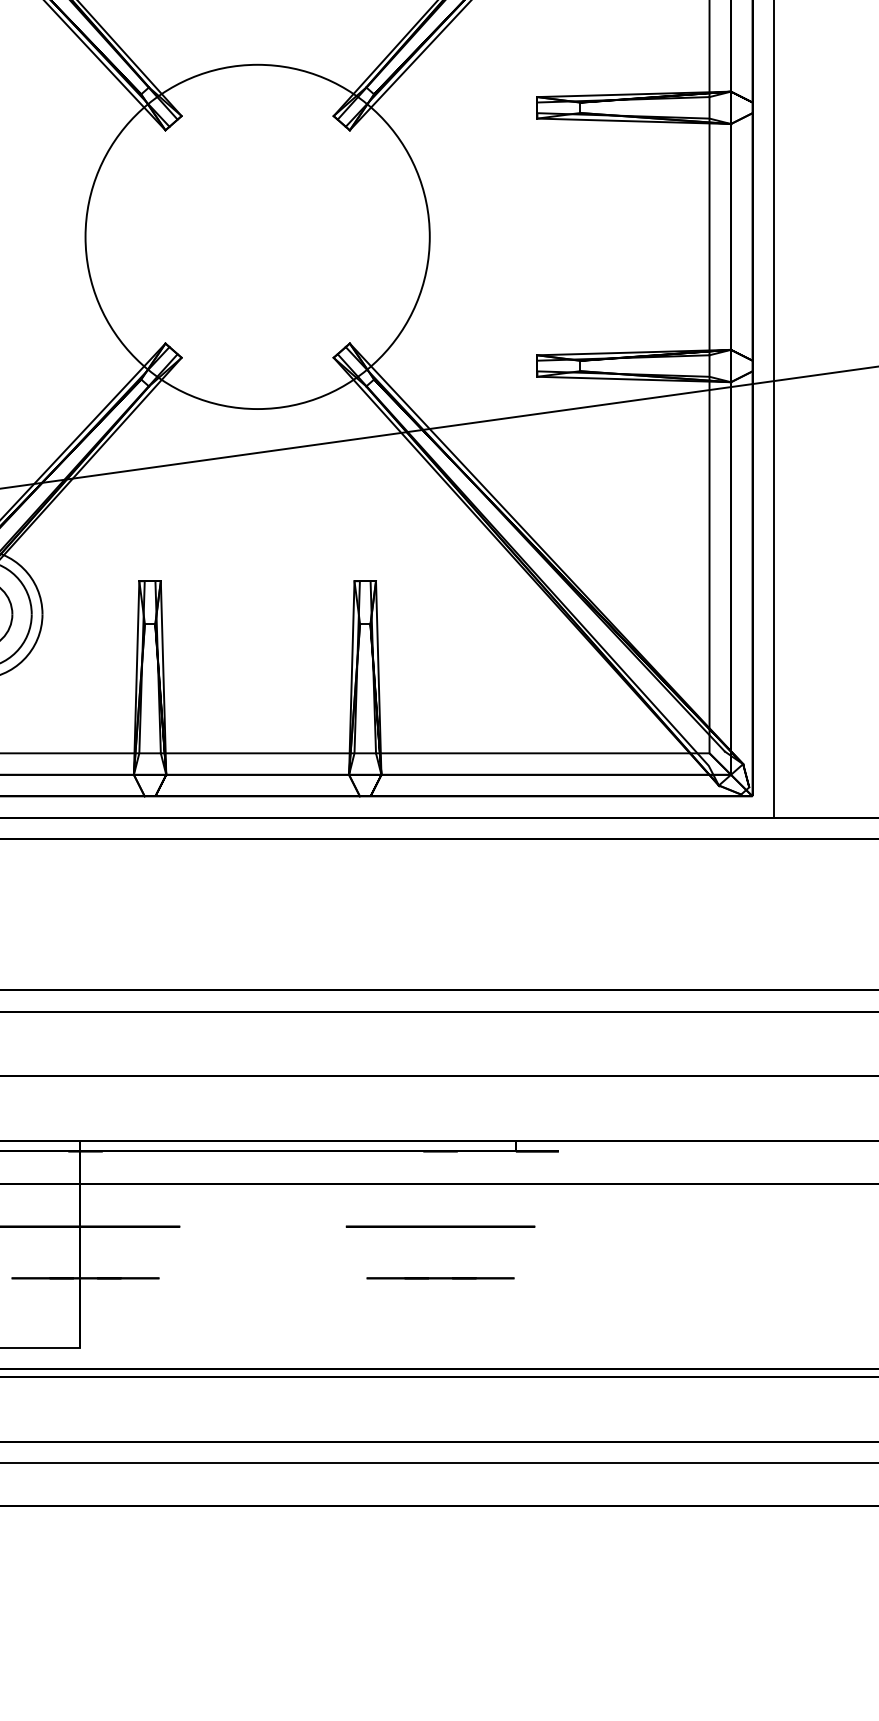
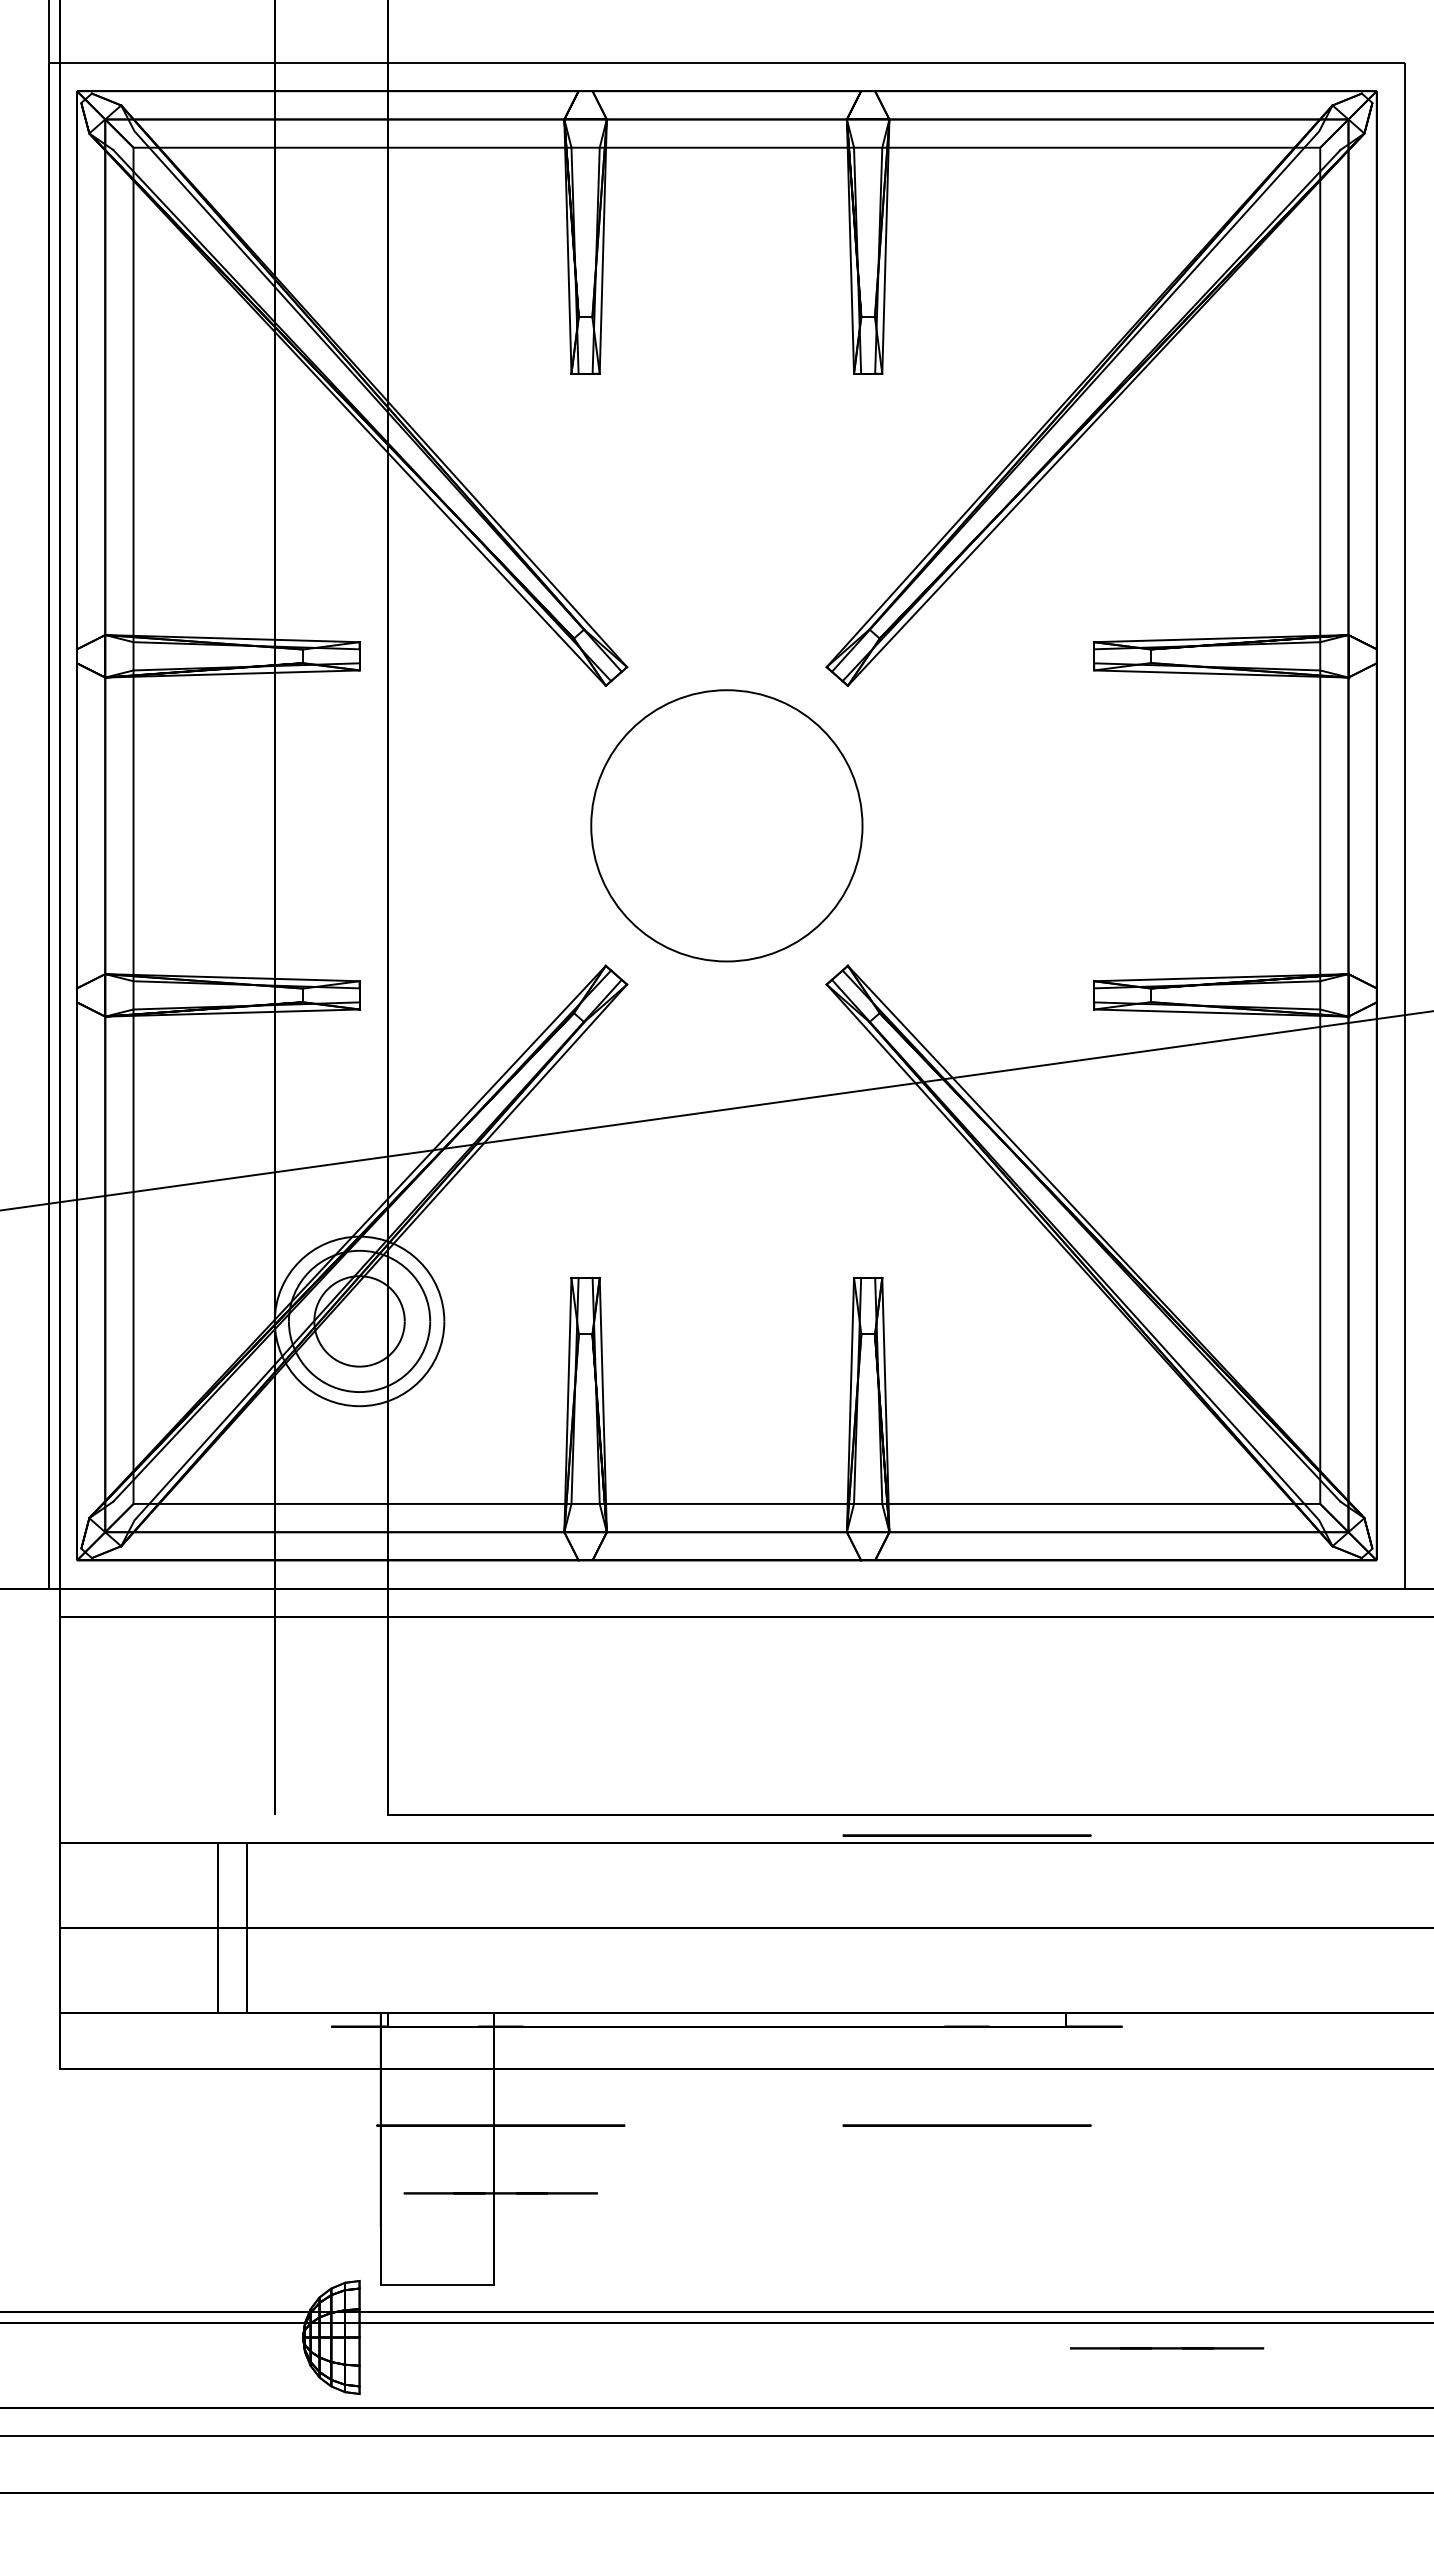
circle: (257, 236) -> (726, 825), size x0.6
circle: (440, 1005) -> (966, 1835), added
line: (440, 1278) -> (1167, 2348), moved

